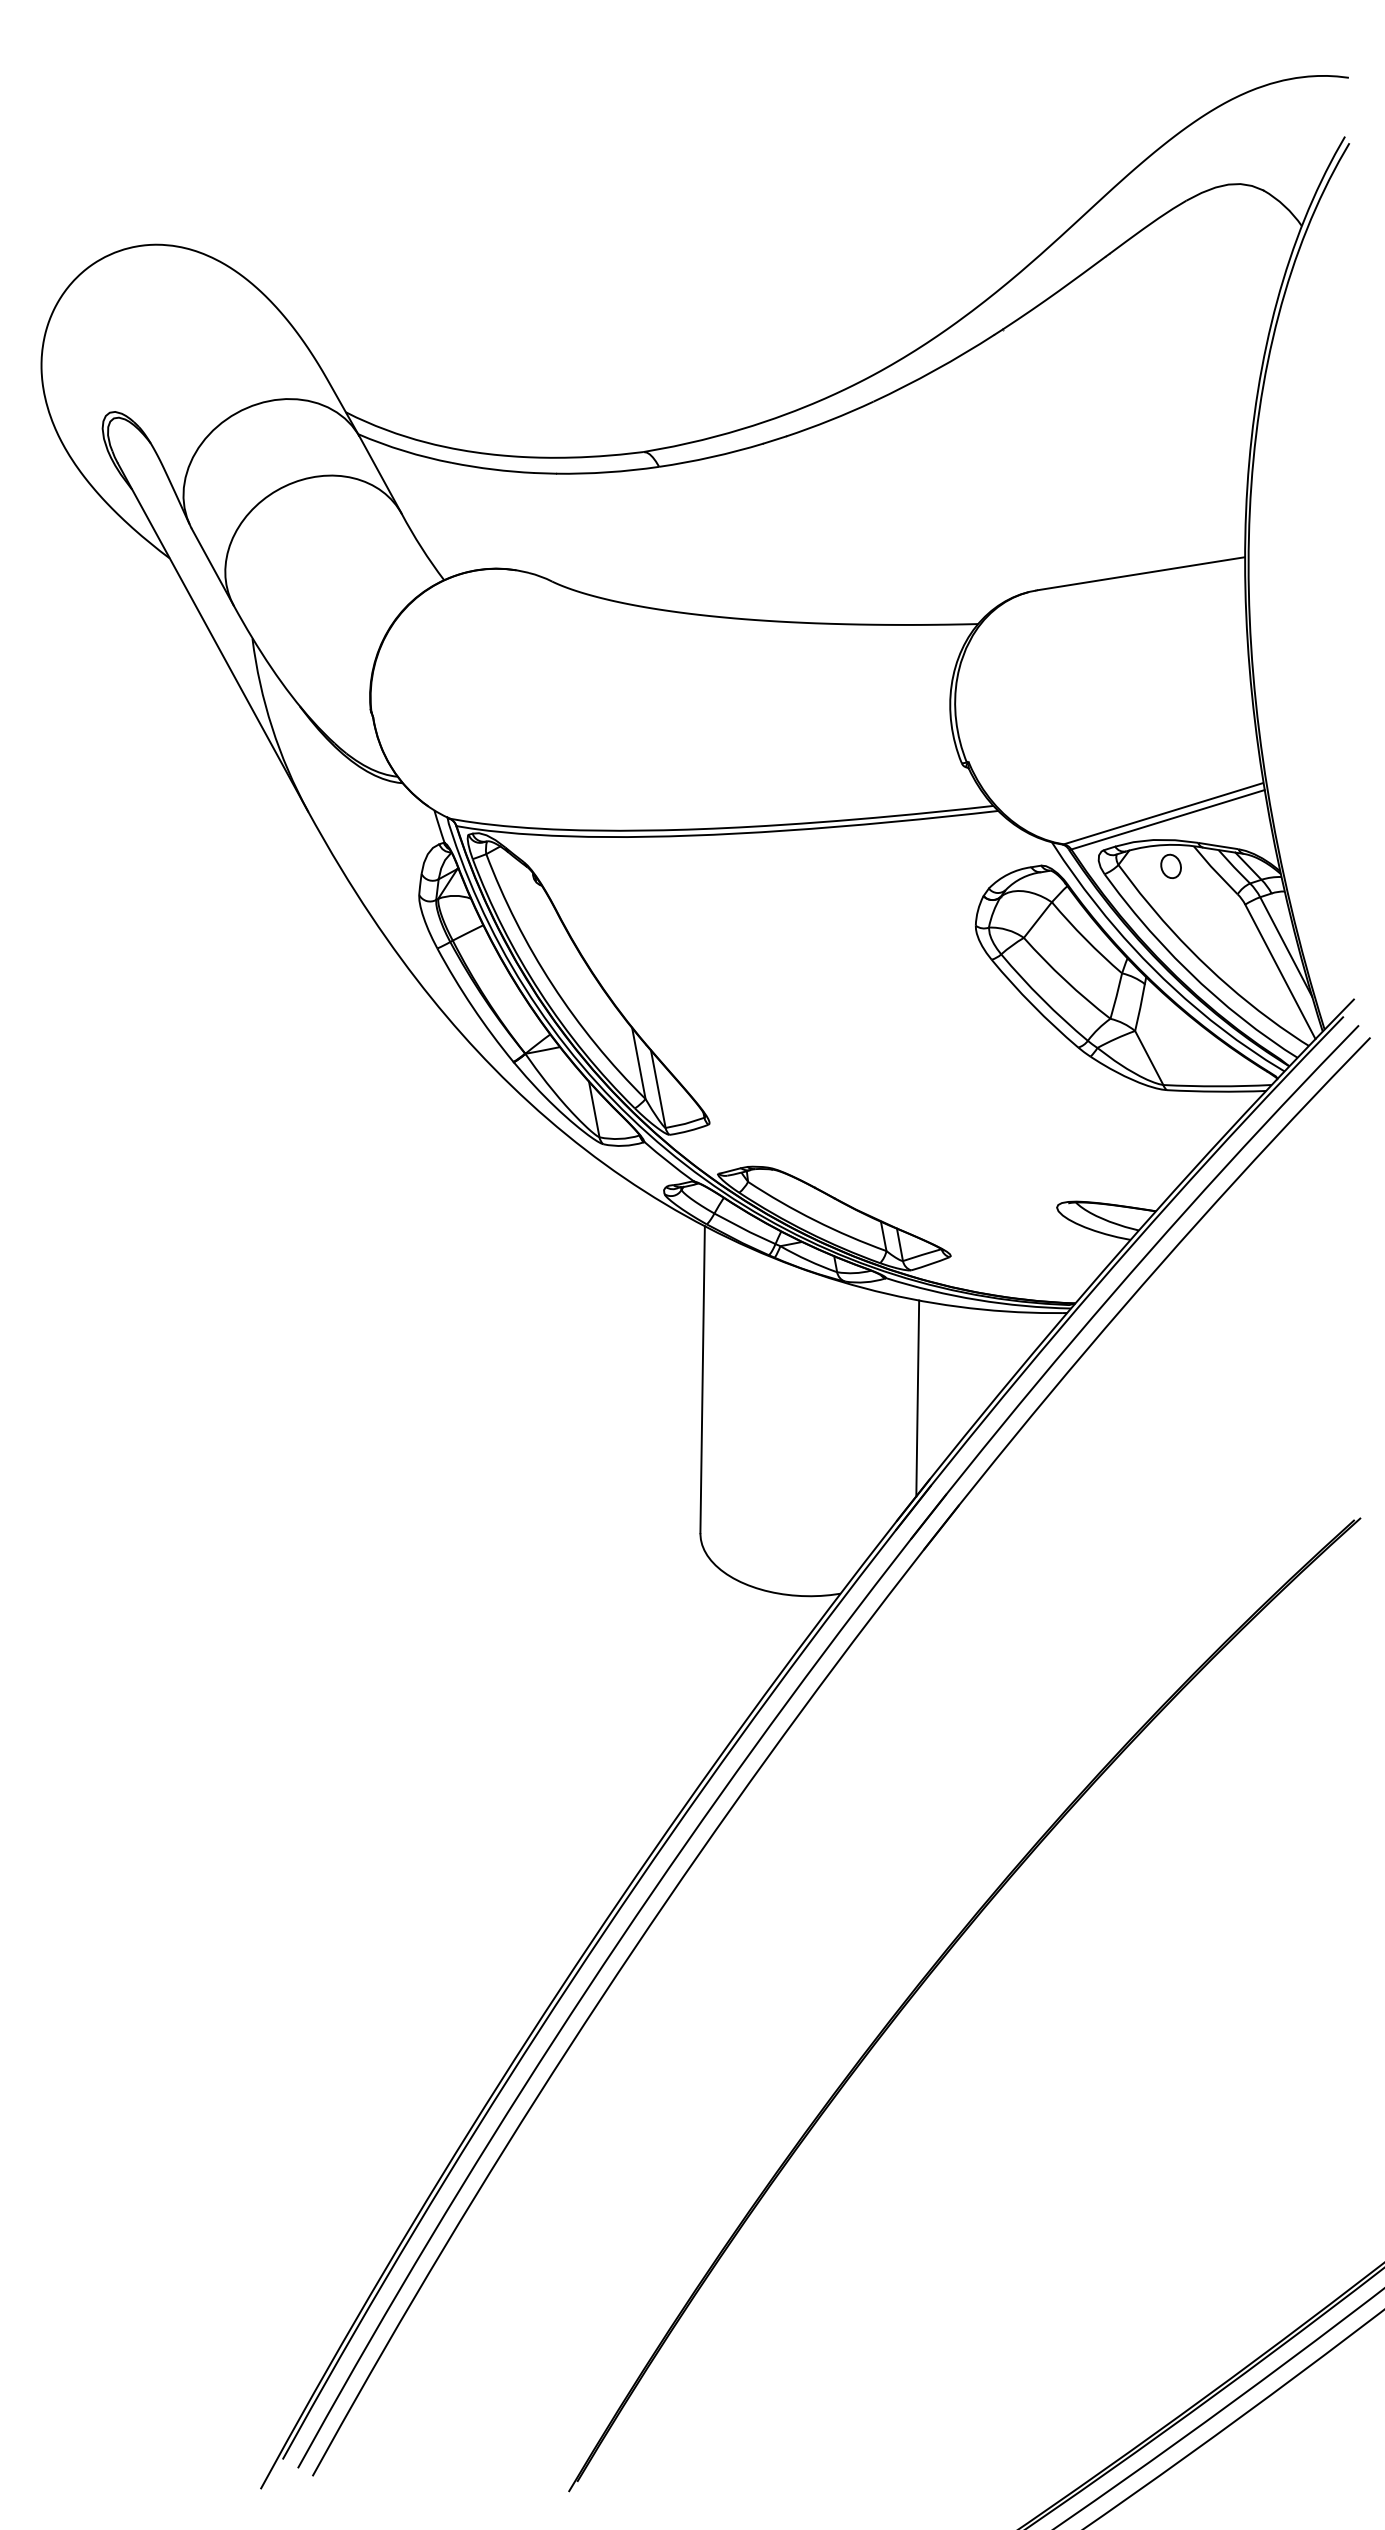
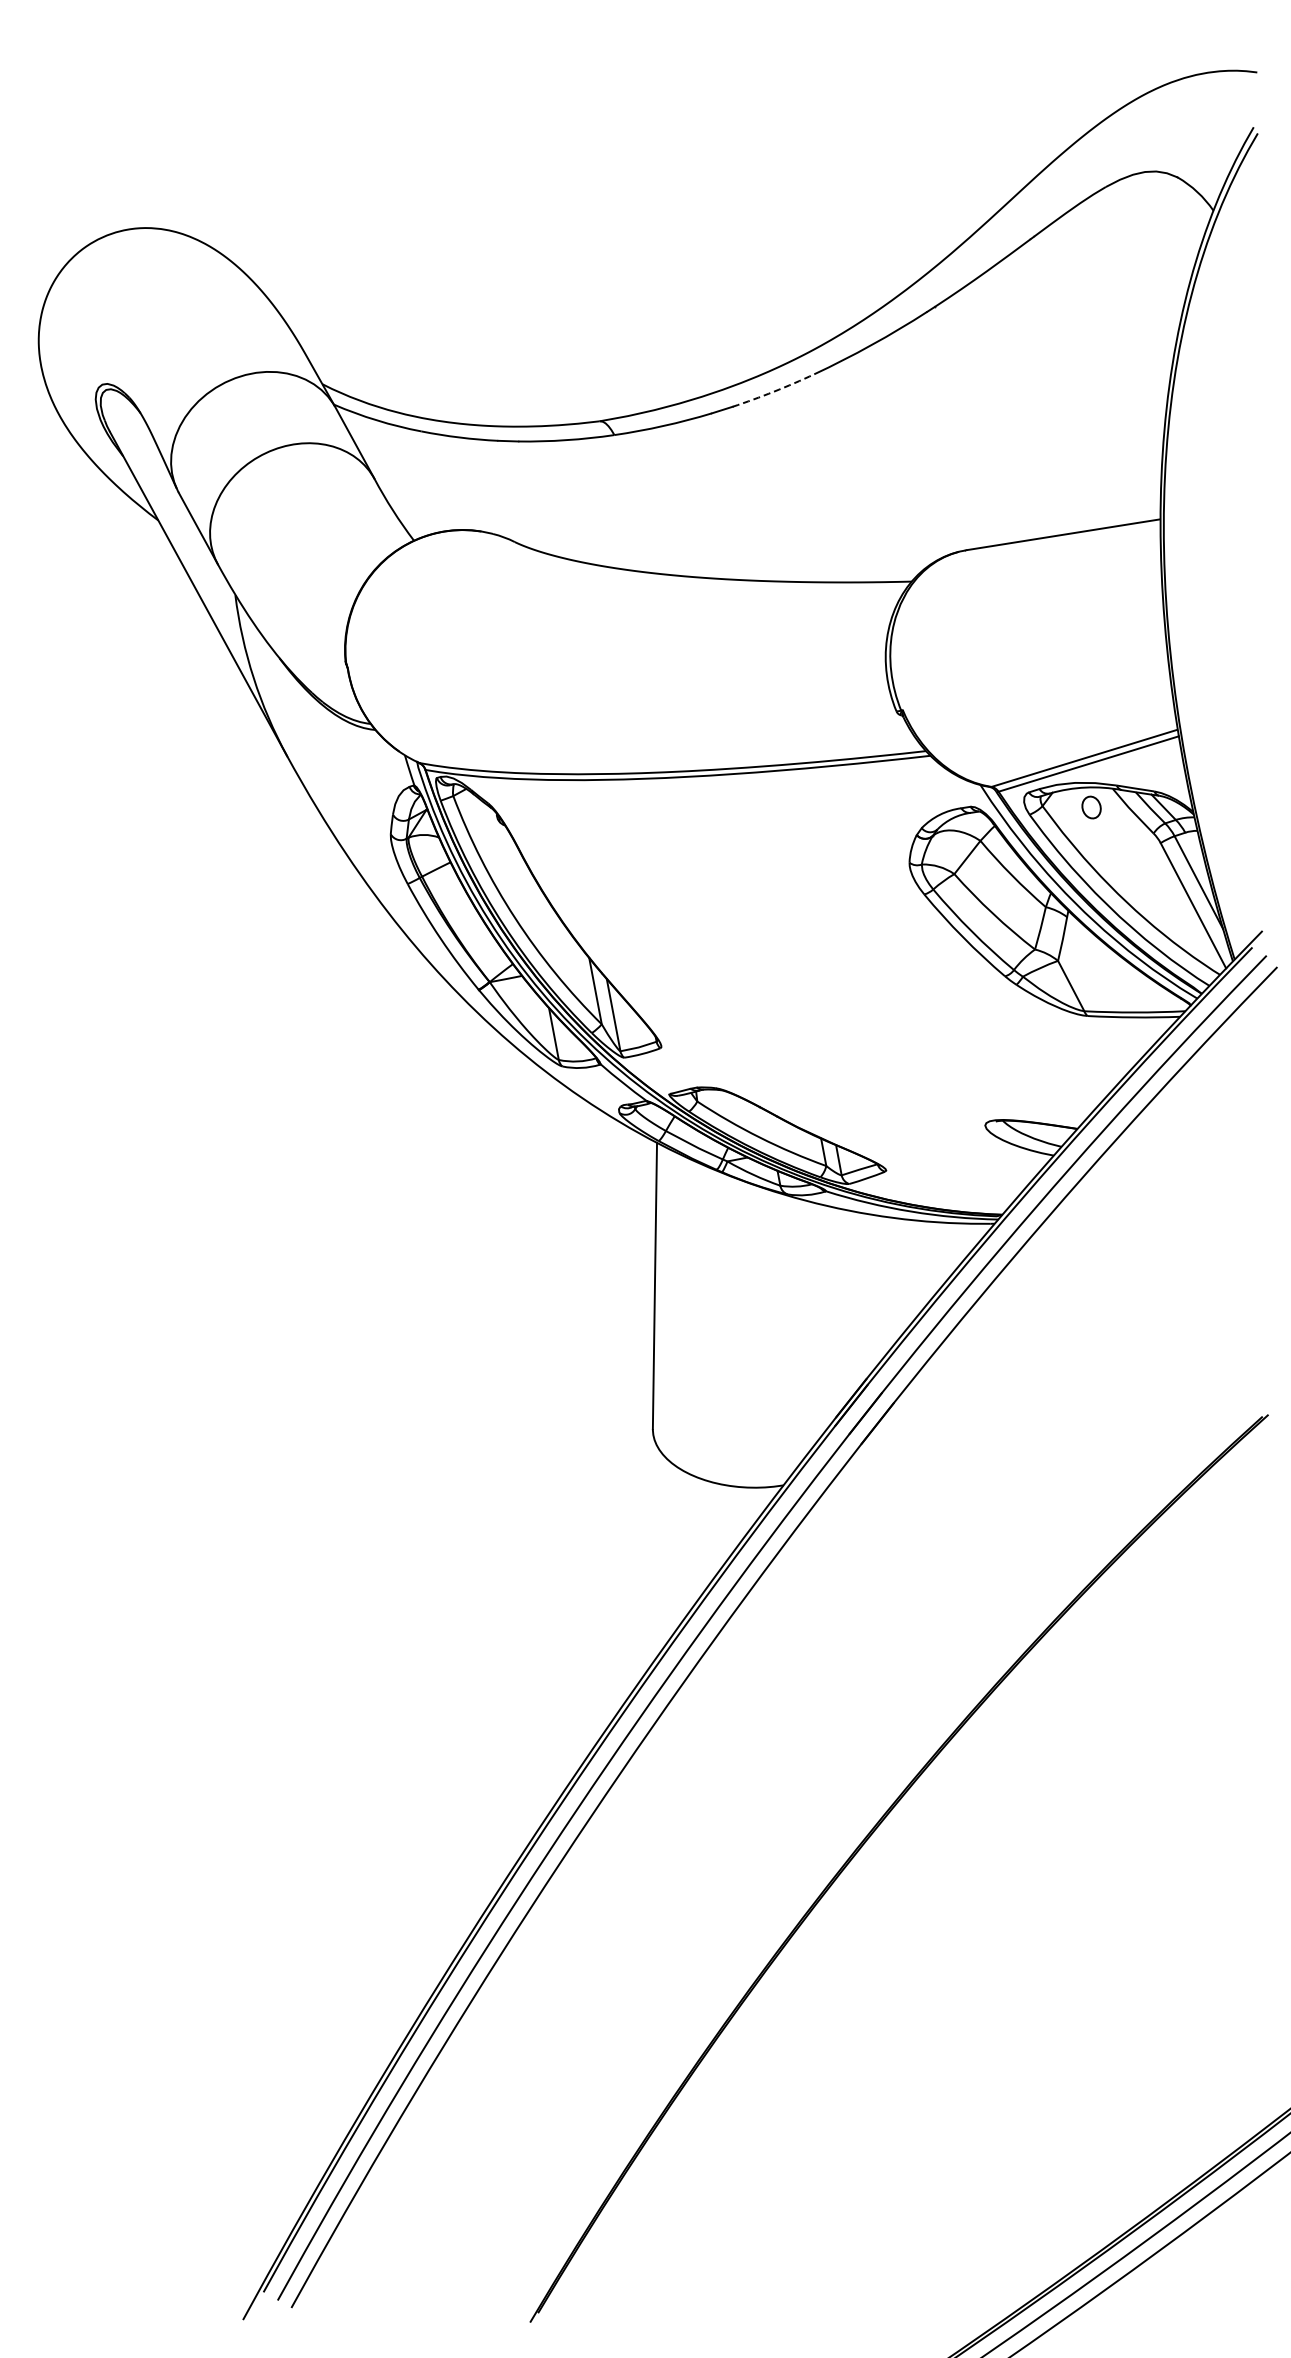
arc: (829, 420) -> (773, 391), solid -> dashed
line: (917, 1398) -> (855, 1303), removed

